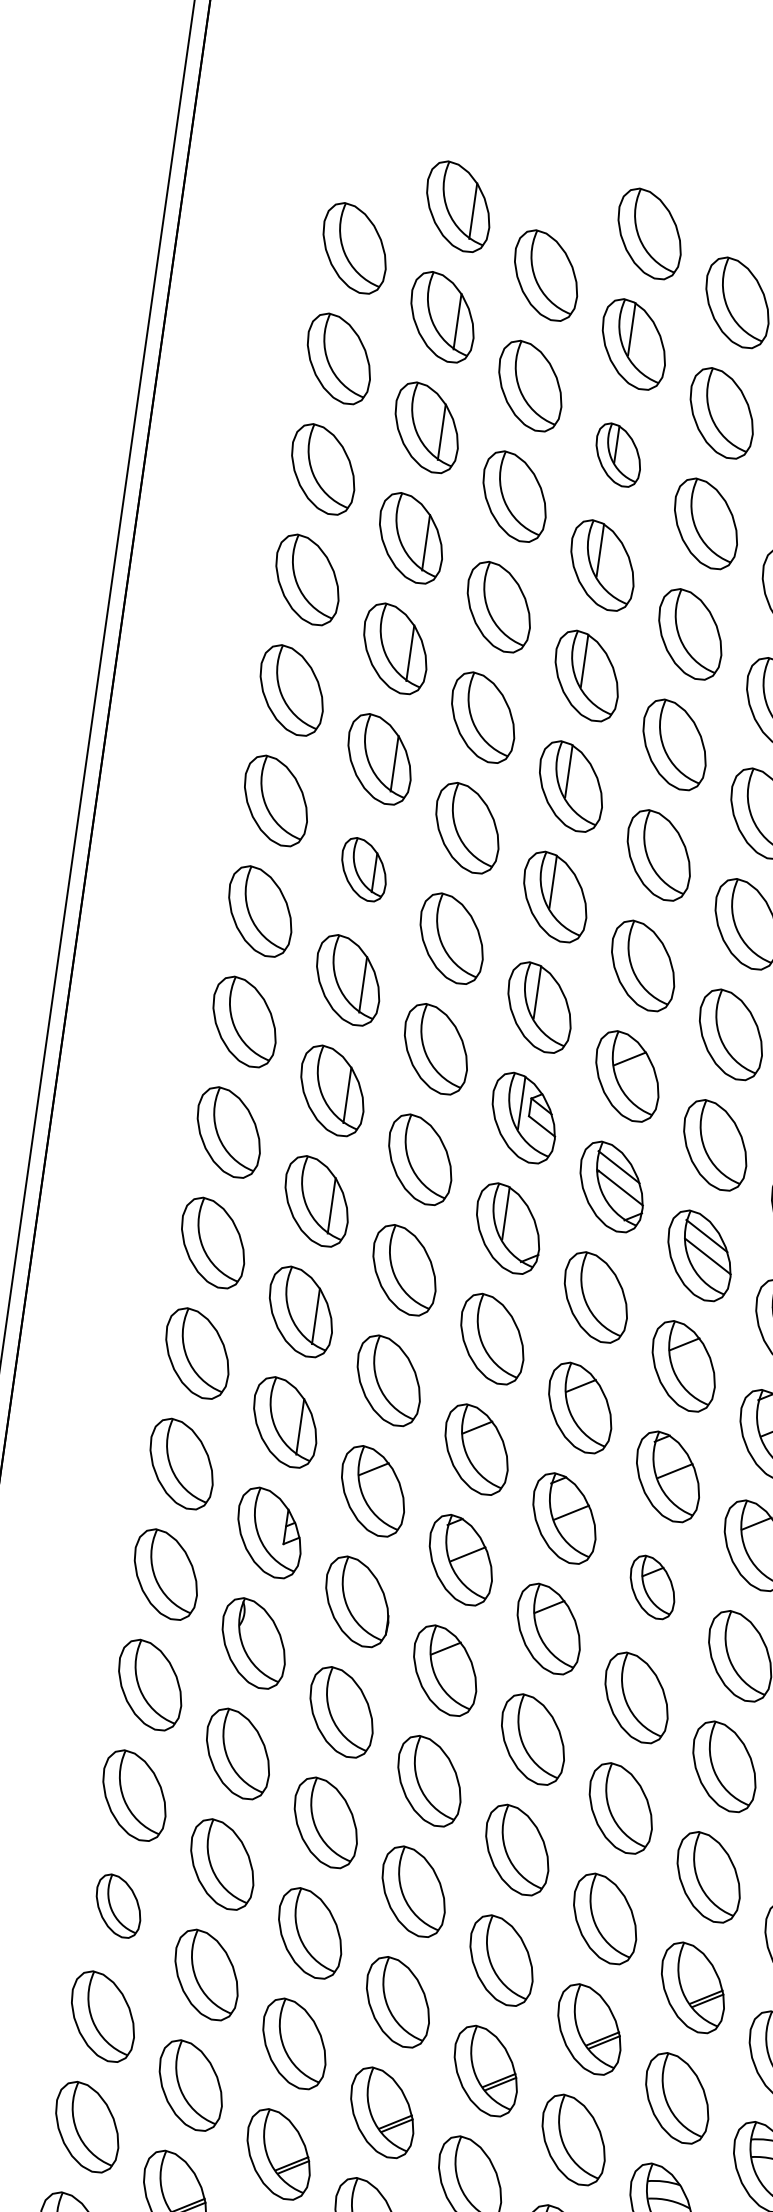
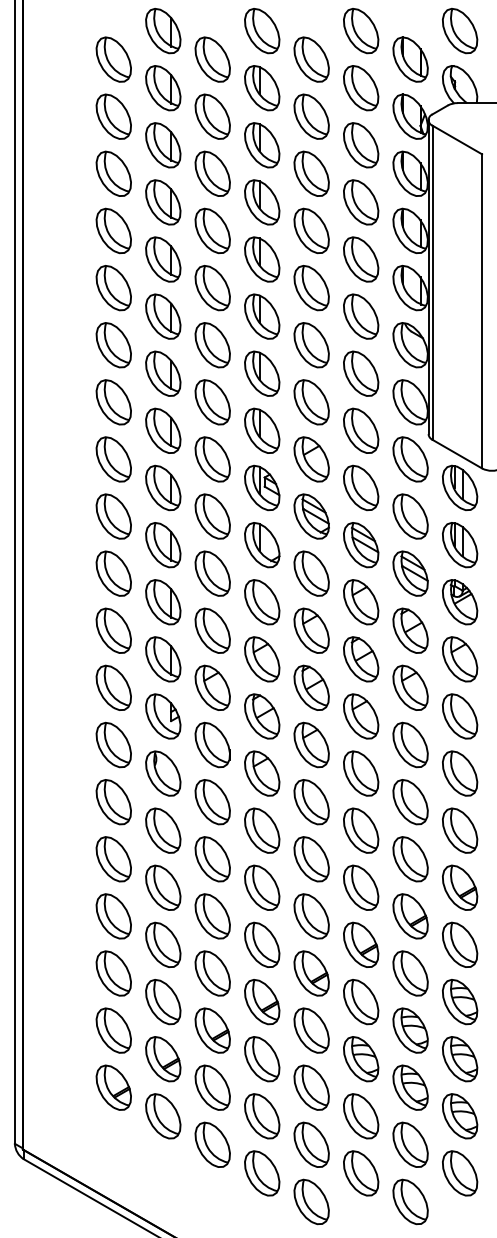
part: (618, 455) -> (262, 145), size x1.43
part: (364, 869) -> (163, 373), size x1.43
part: (653, 1587) -> (361, 716), size x1.43
part: (118, 1906) -> (113, 916), size x1.43

